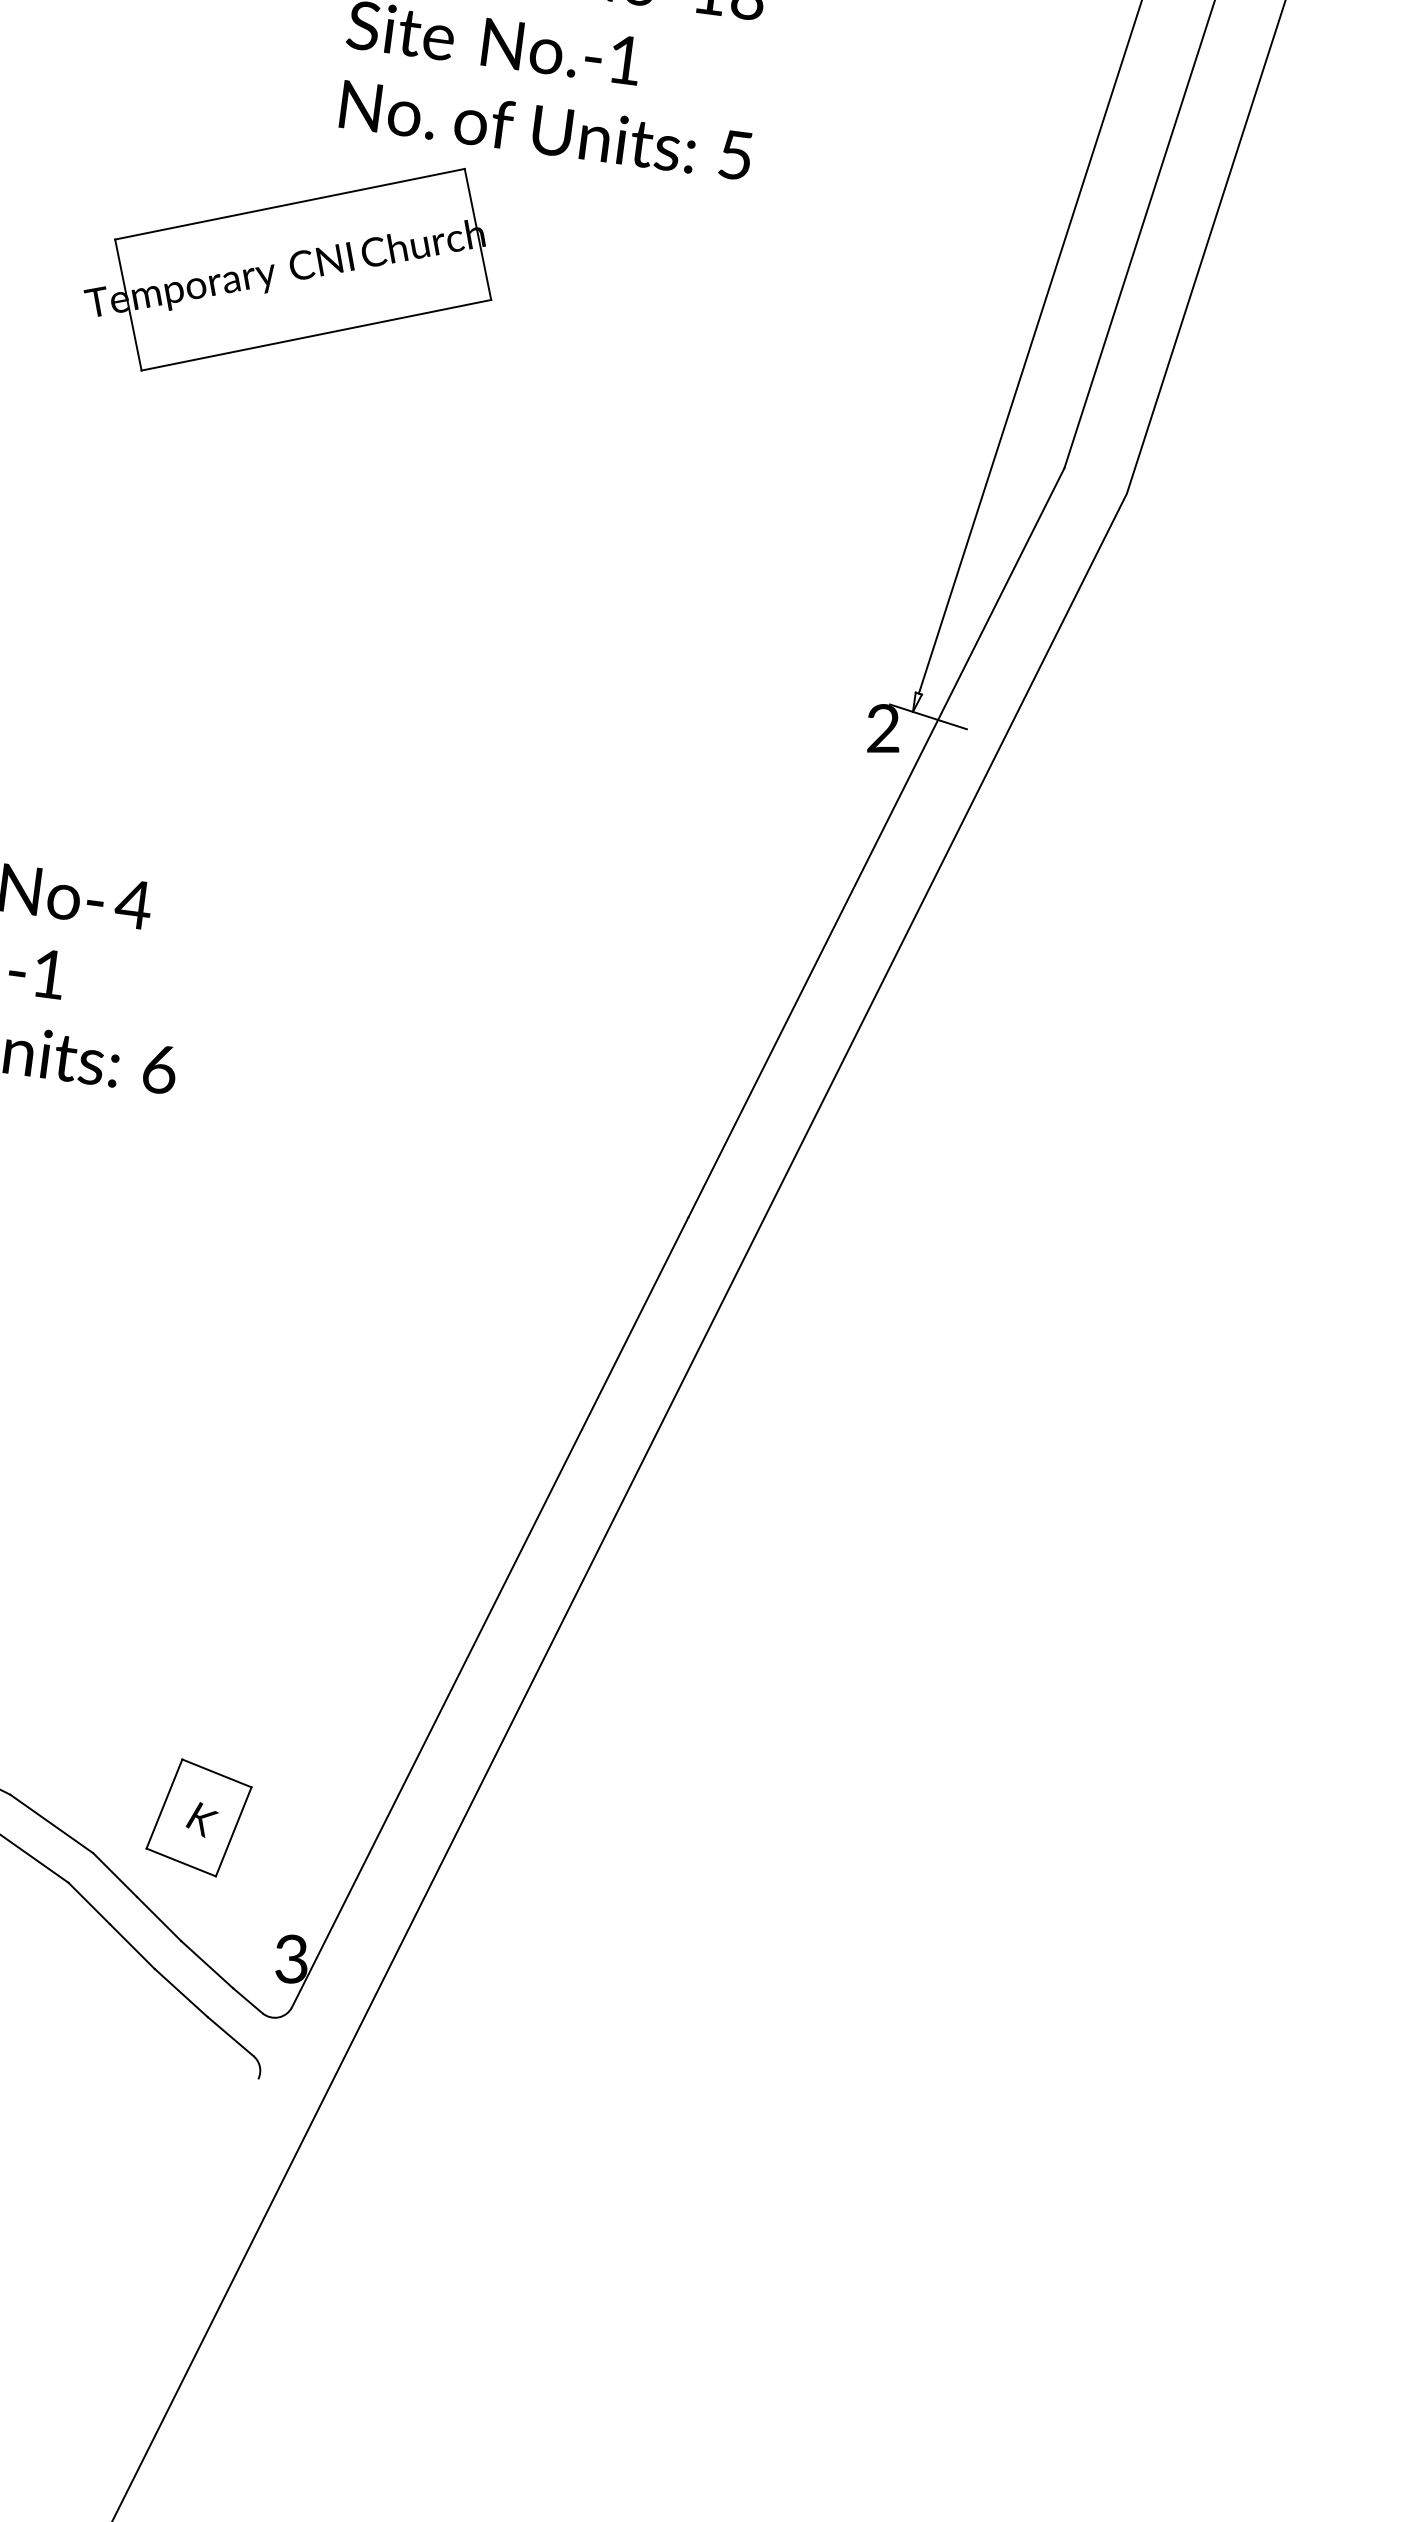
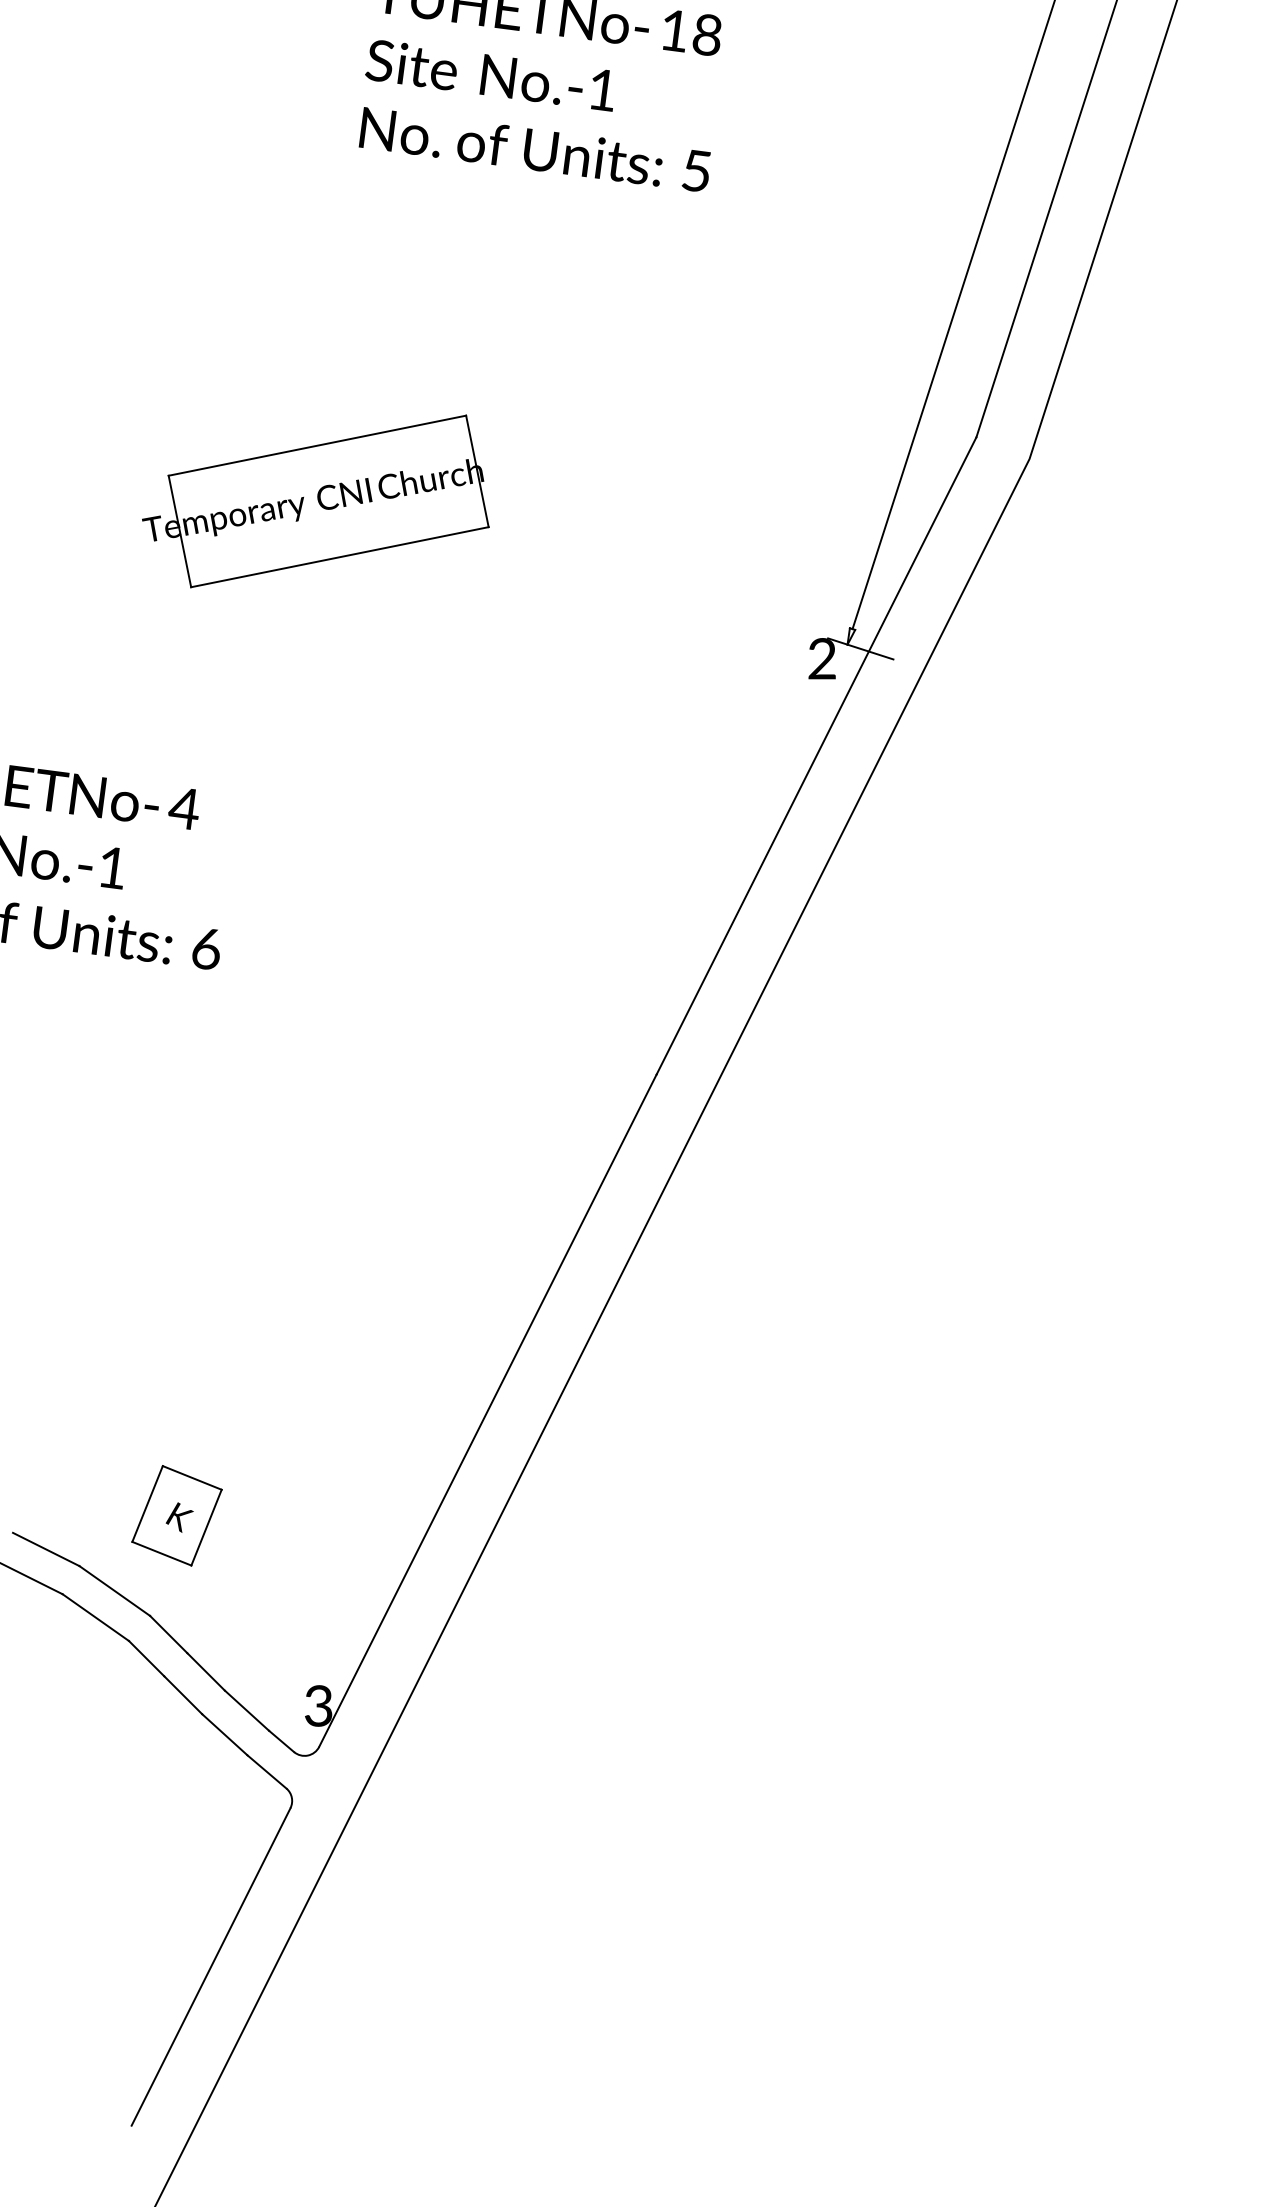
part: (287, 269) -> (315, 501), moved
part: (198, 1817) -> (176, 1515), moved
line: (164, 2265) -> (210, 1966), added

